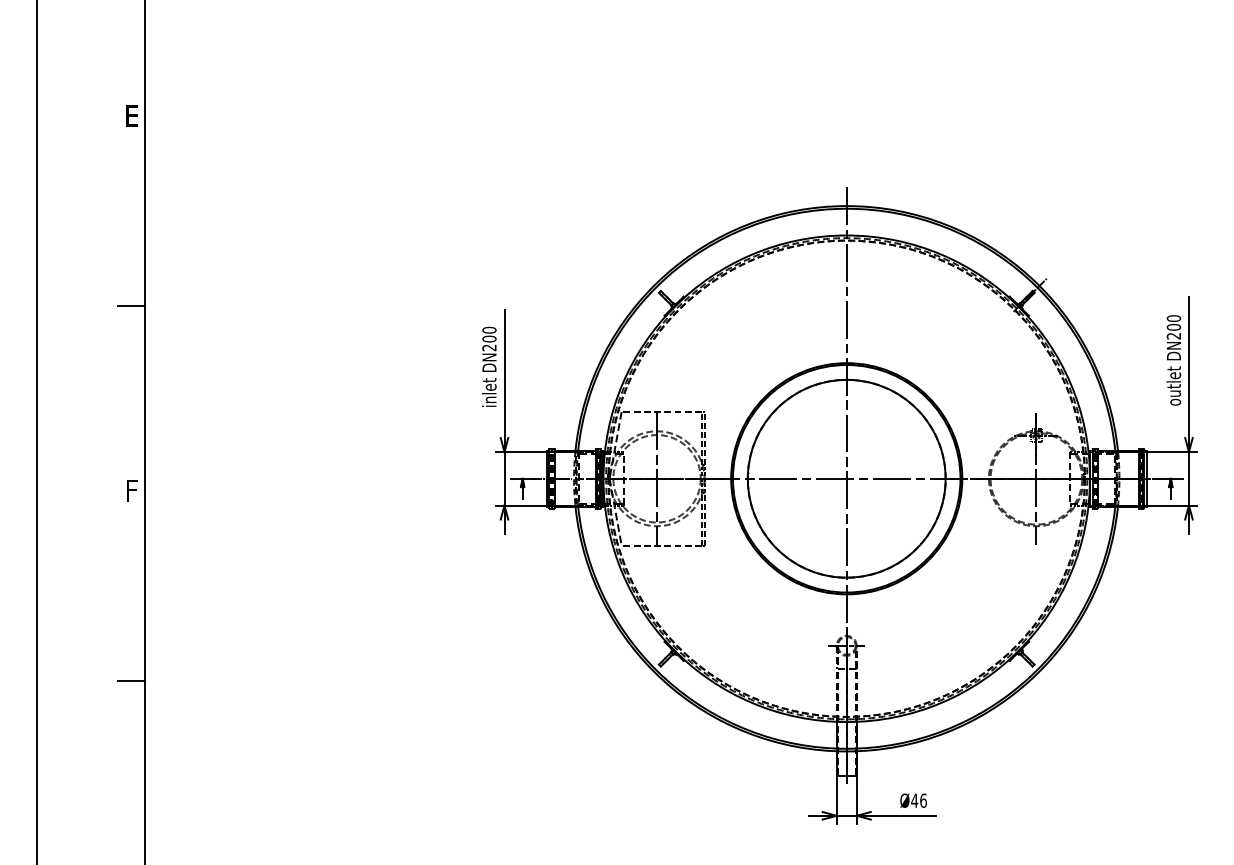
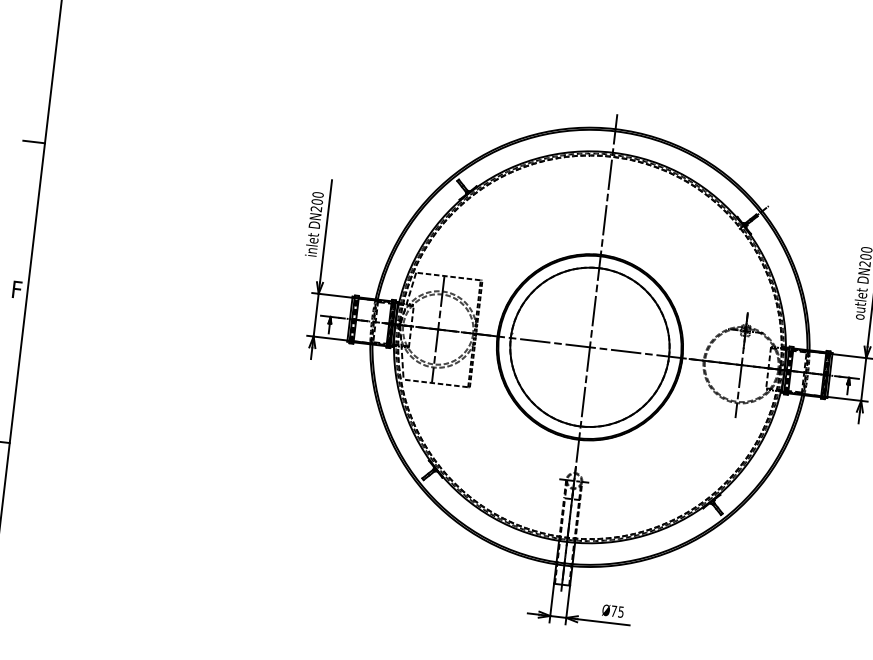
text: (919, 800) -> (617, 611), Ø46 -> Ø75

